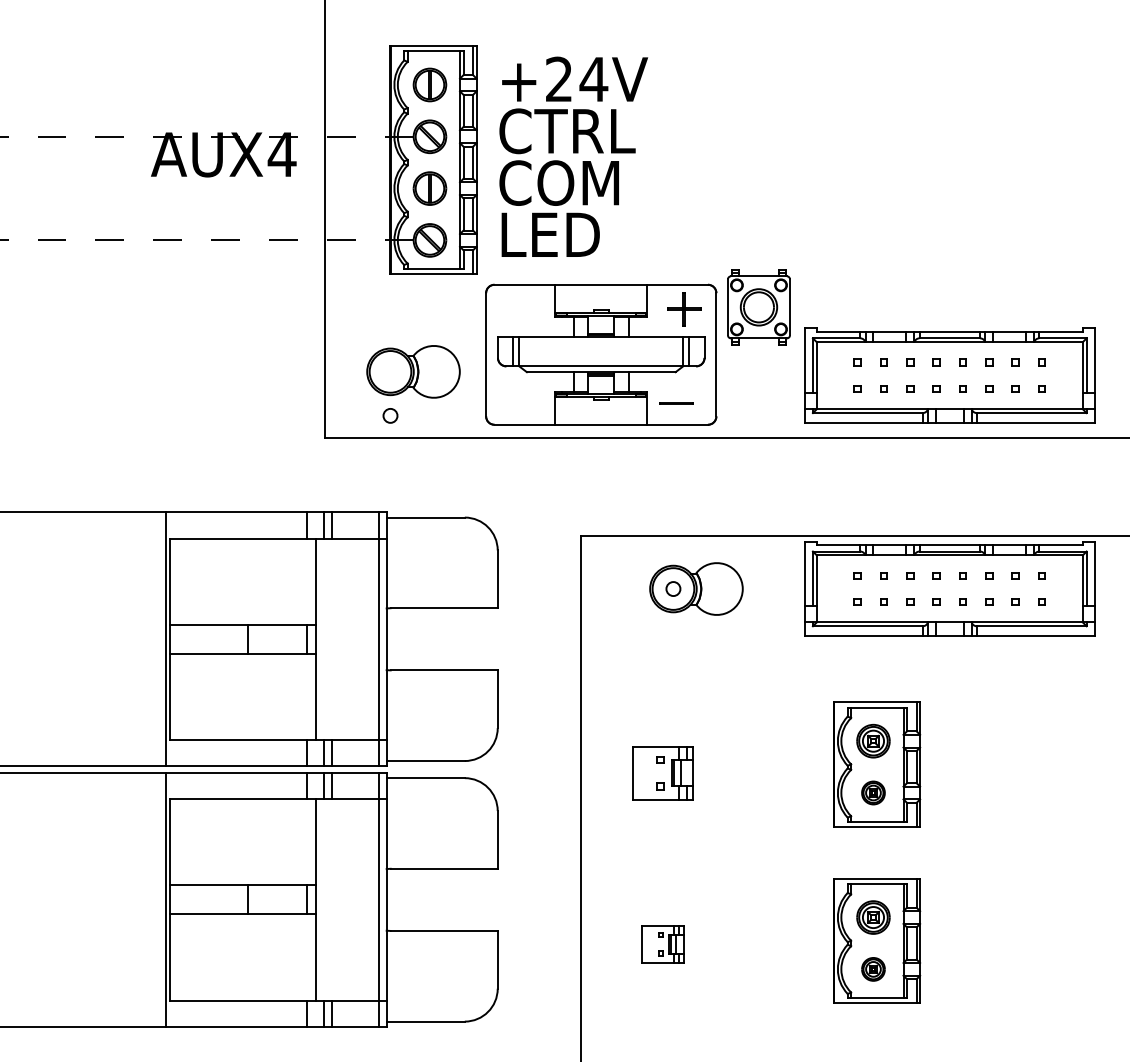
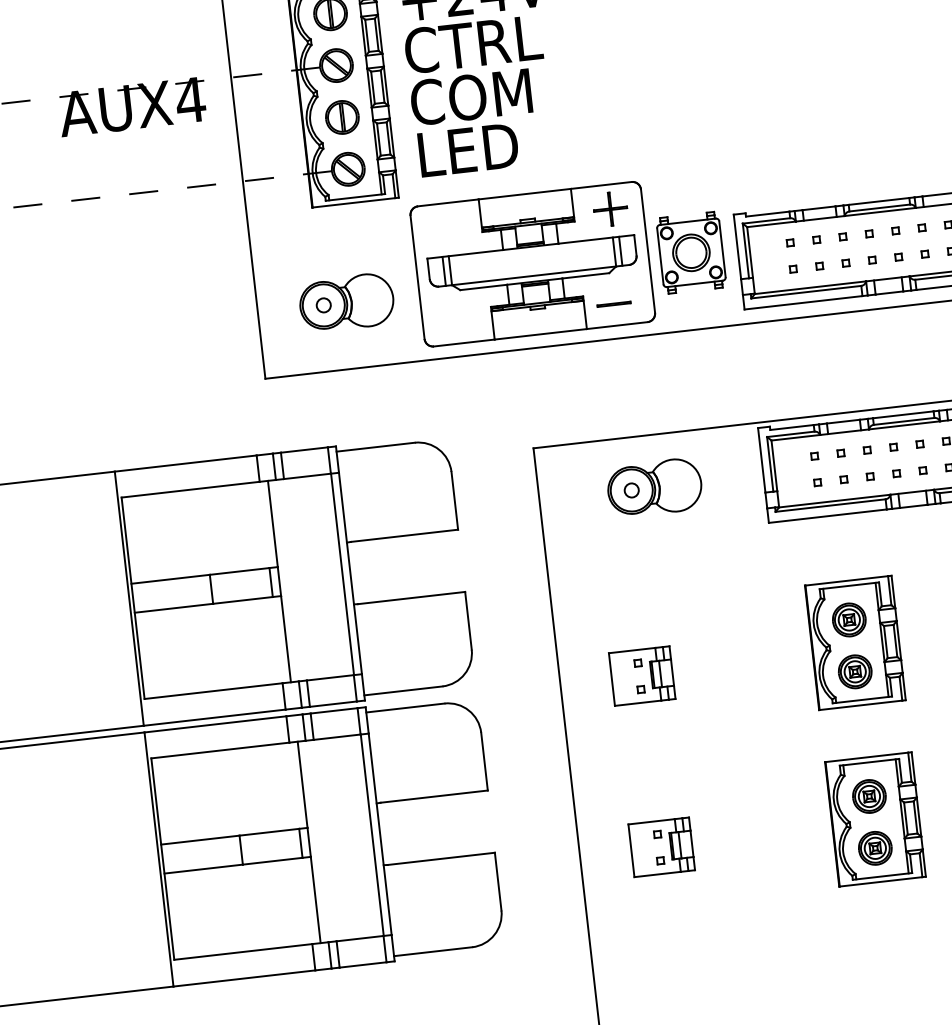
part: (758, 307) -> (690, 253), moved
circle: (390, 415) -> (323, 305), moved
part: (873, 792) -> (855, 671), size x1.43
part: (662, 944) -> (661, 847), size x1.43
part: (873, 969) -> (875, 848), size x1.43

